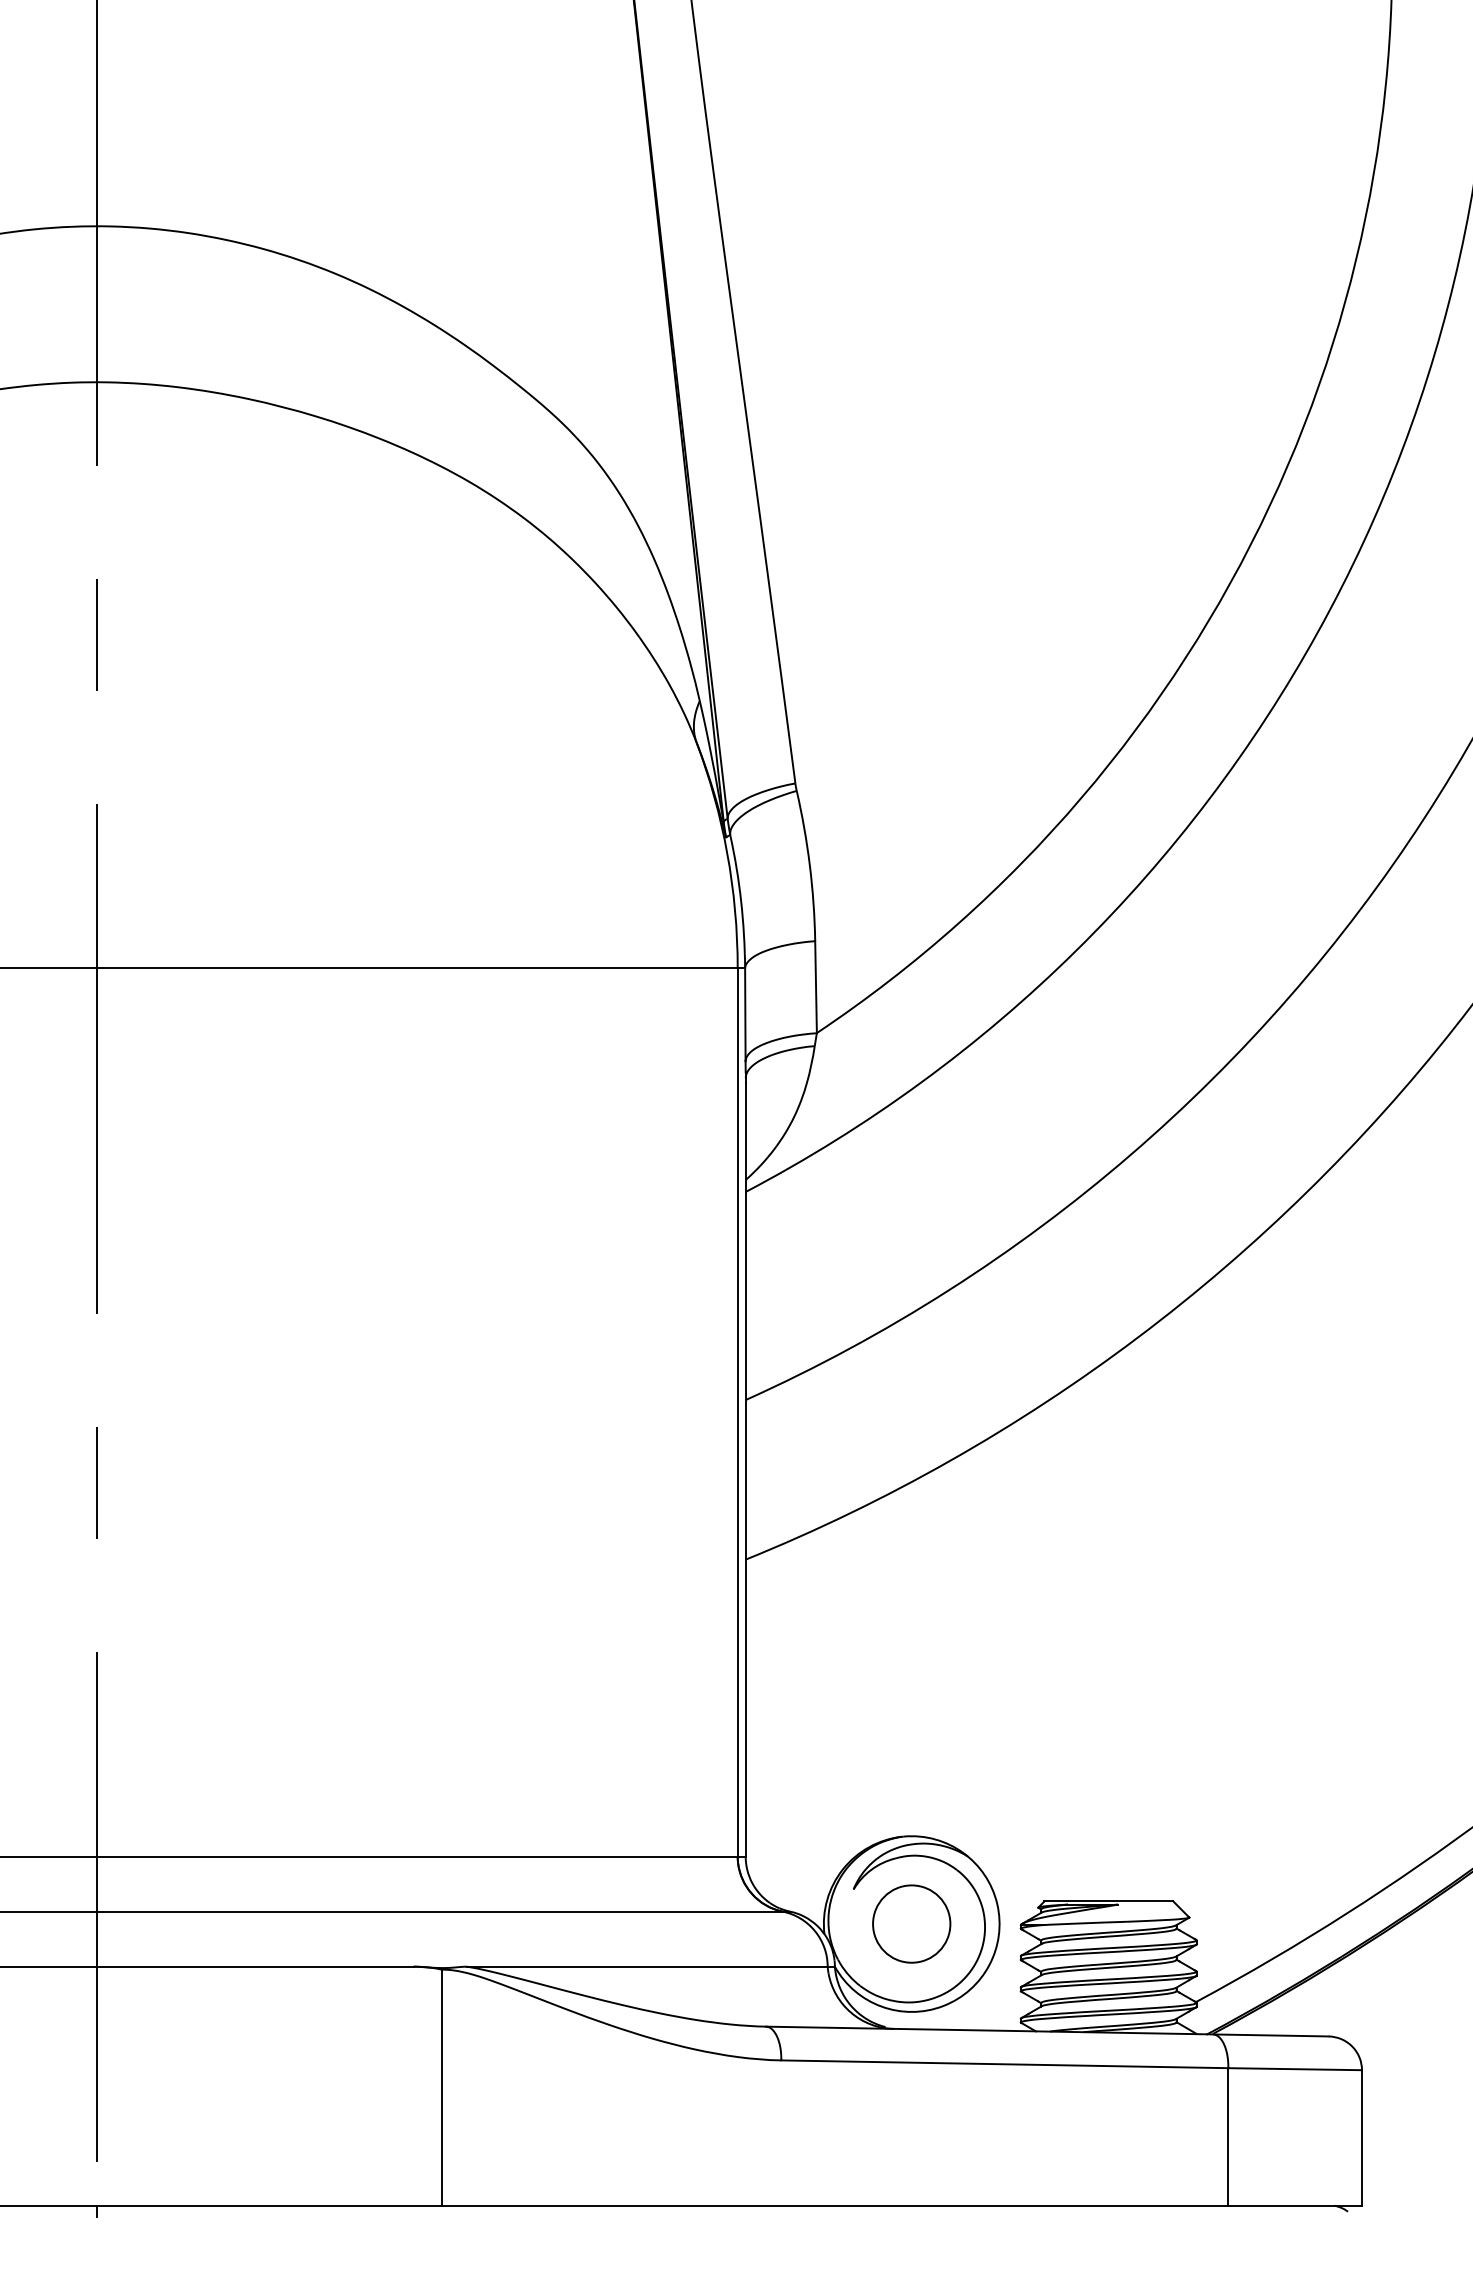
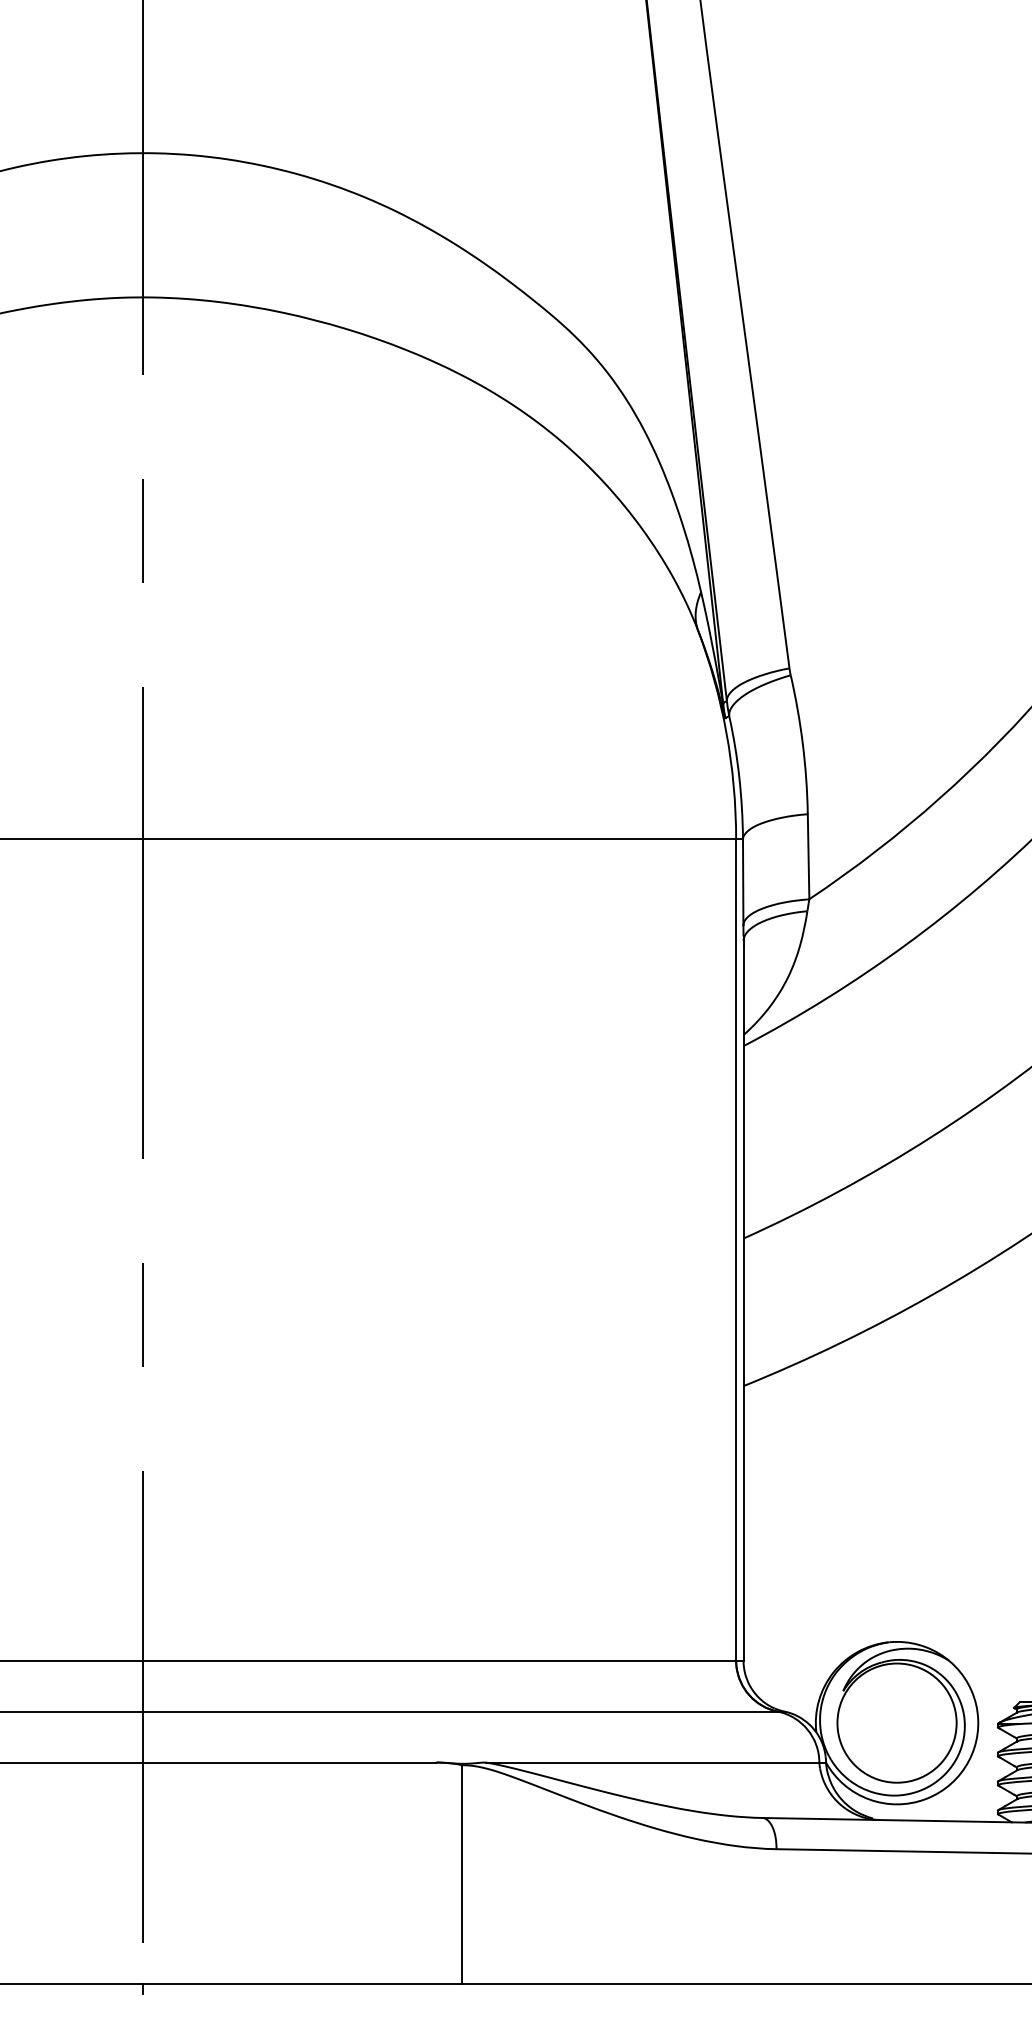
circle: (911, 1923) -> (896, 1722), size x1.67

